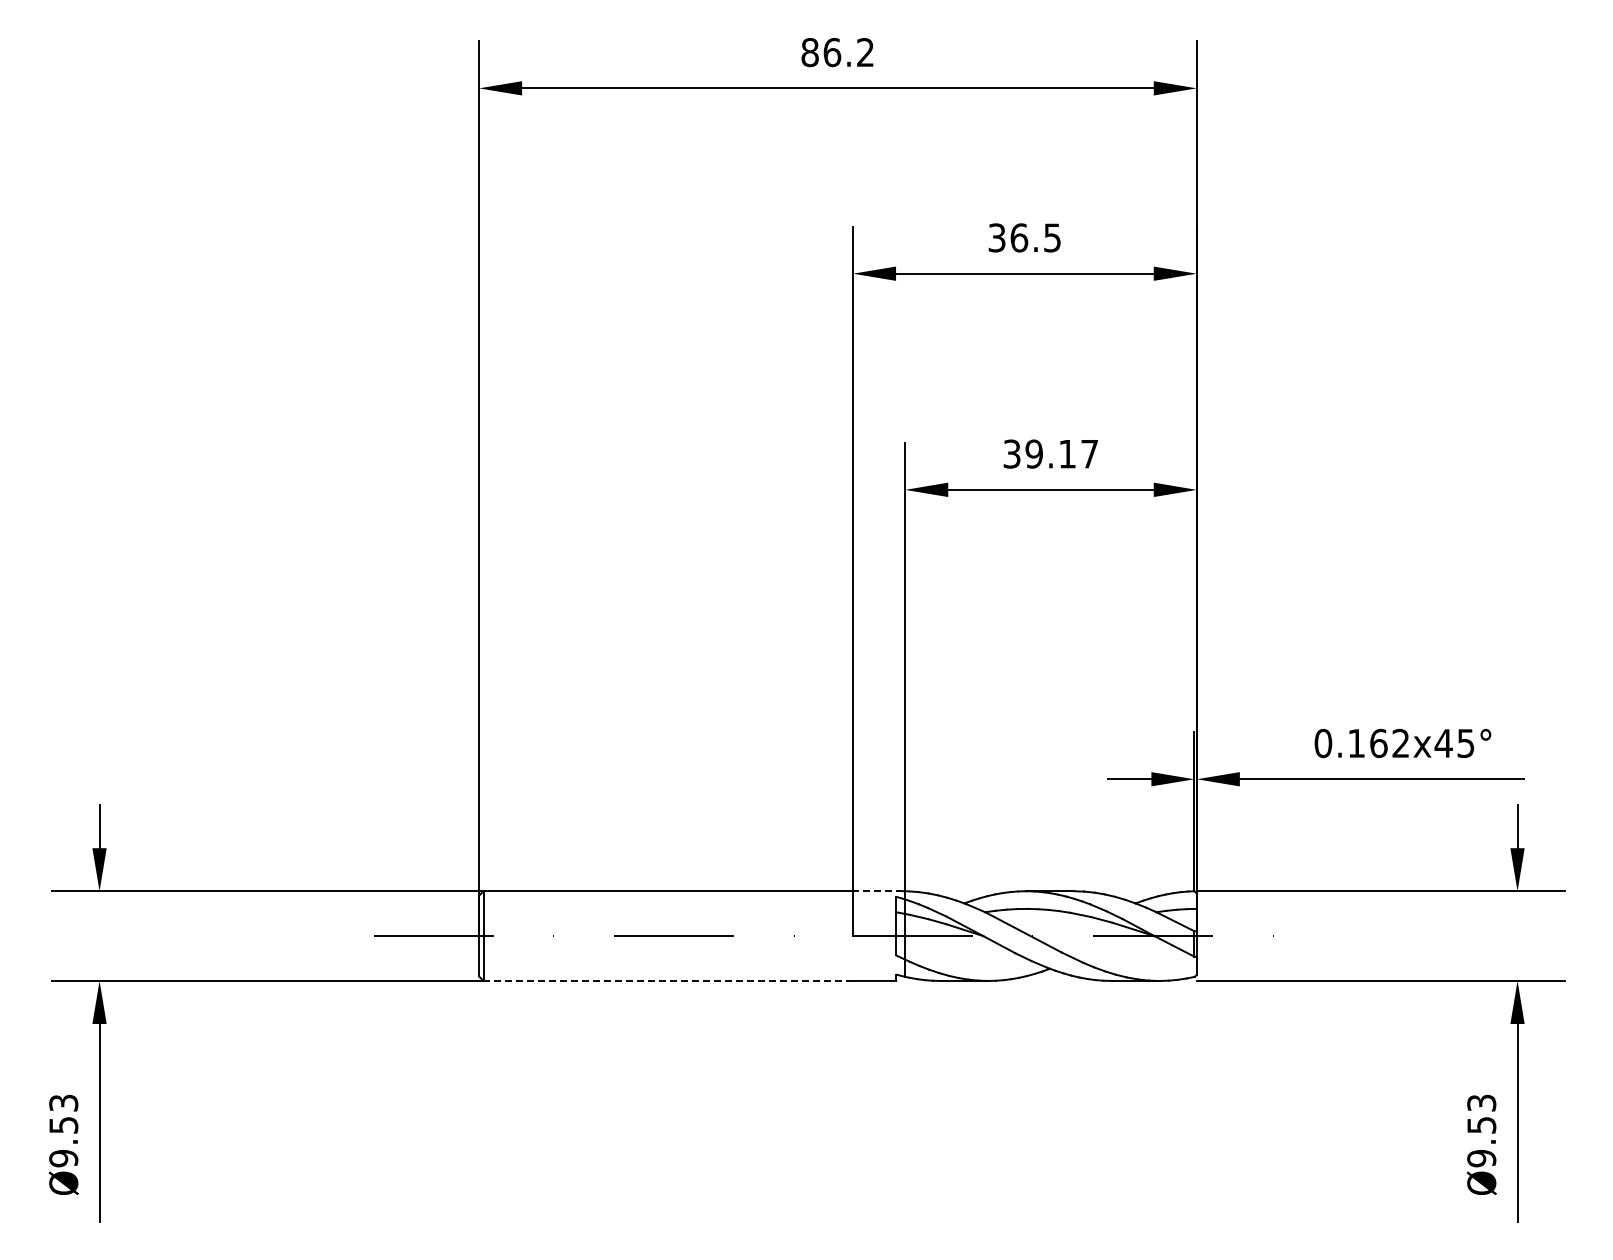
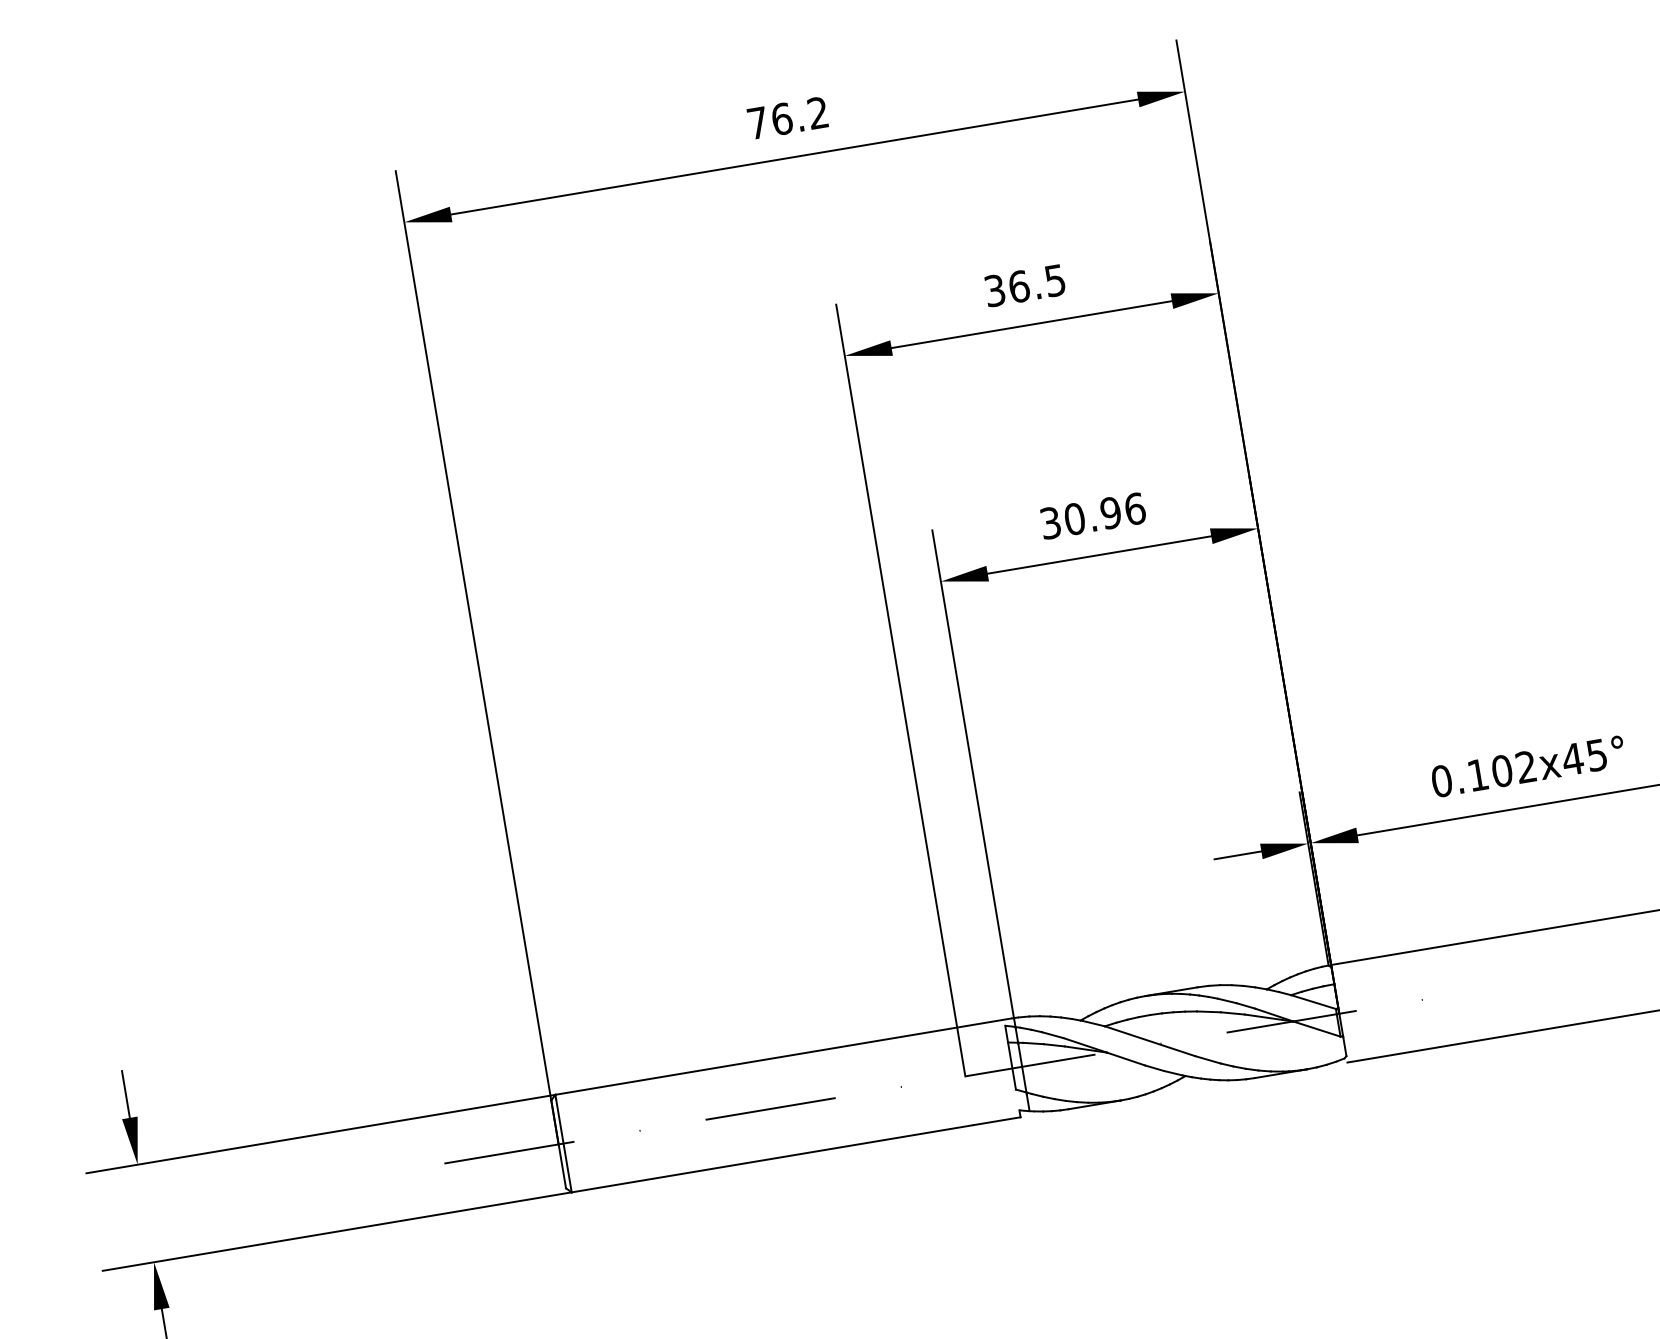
text: (809, 52) -> (757, 123), 86.2 -> 76.2
text: (1061, 453) -> (1104, 513), 39.17 -> 30.96
text: (1378, 742) -> (1501, 770), 0.162x45° -> 0.102x45°
line: (877, 891) -> (983, 1023), dashed -> solid
line: (668, 980) -> (772, 1158), dashed -> solid

